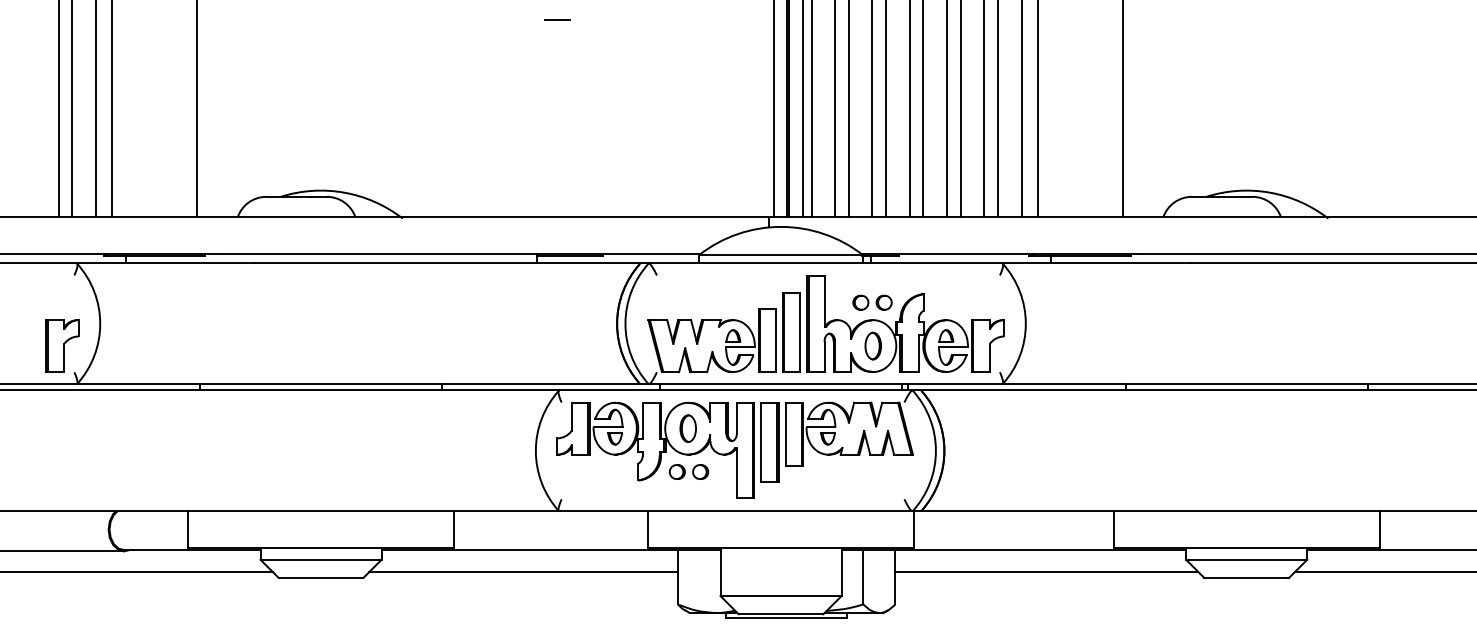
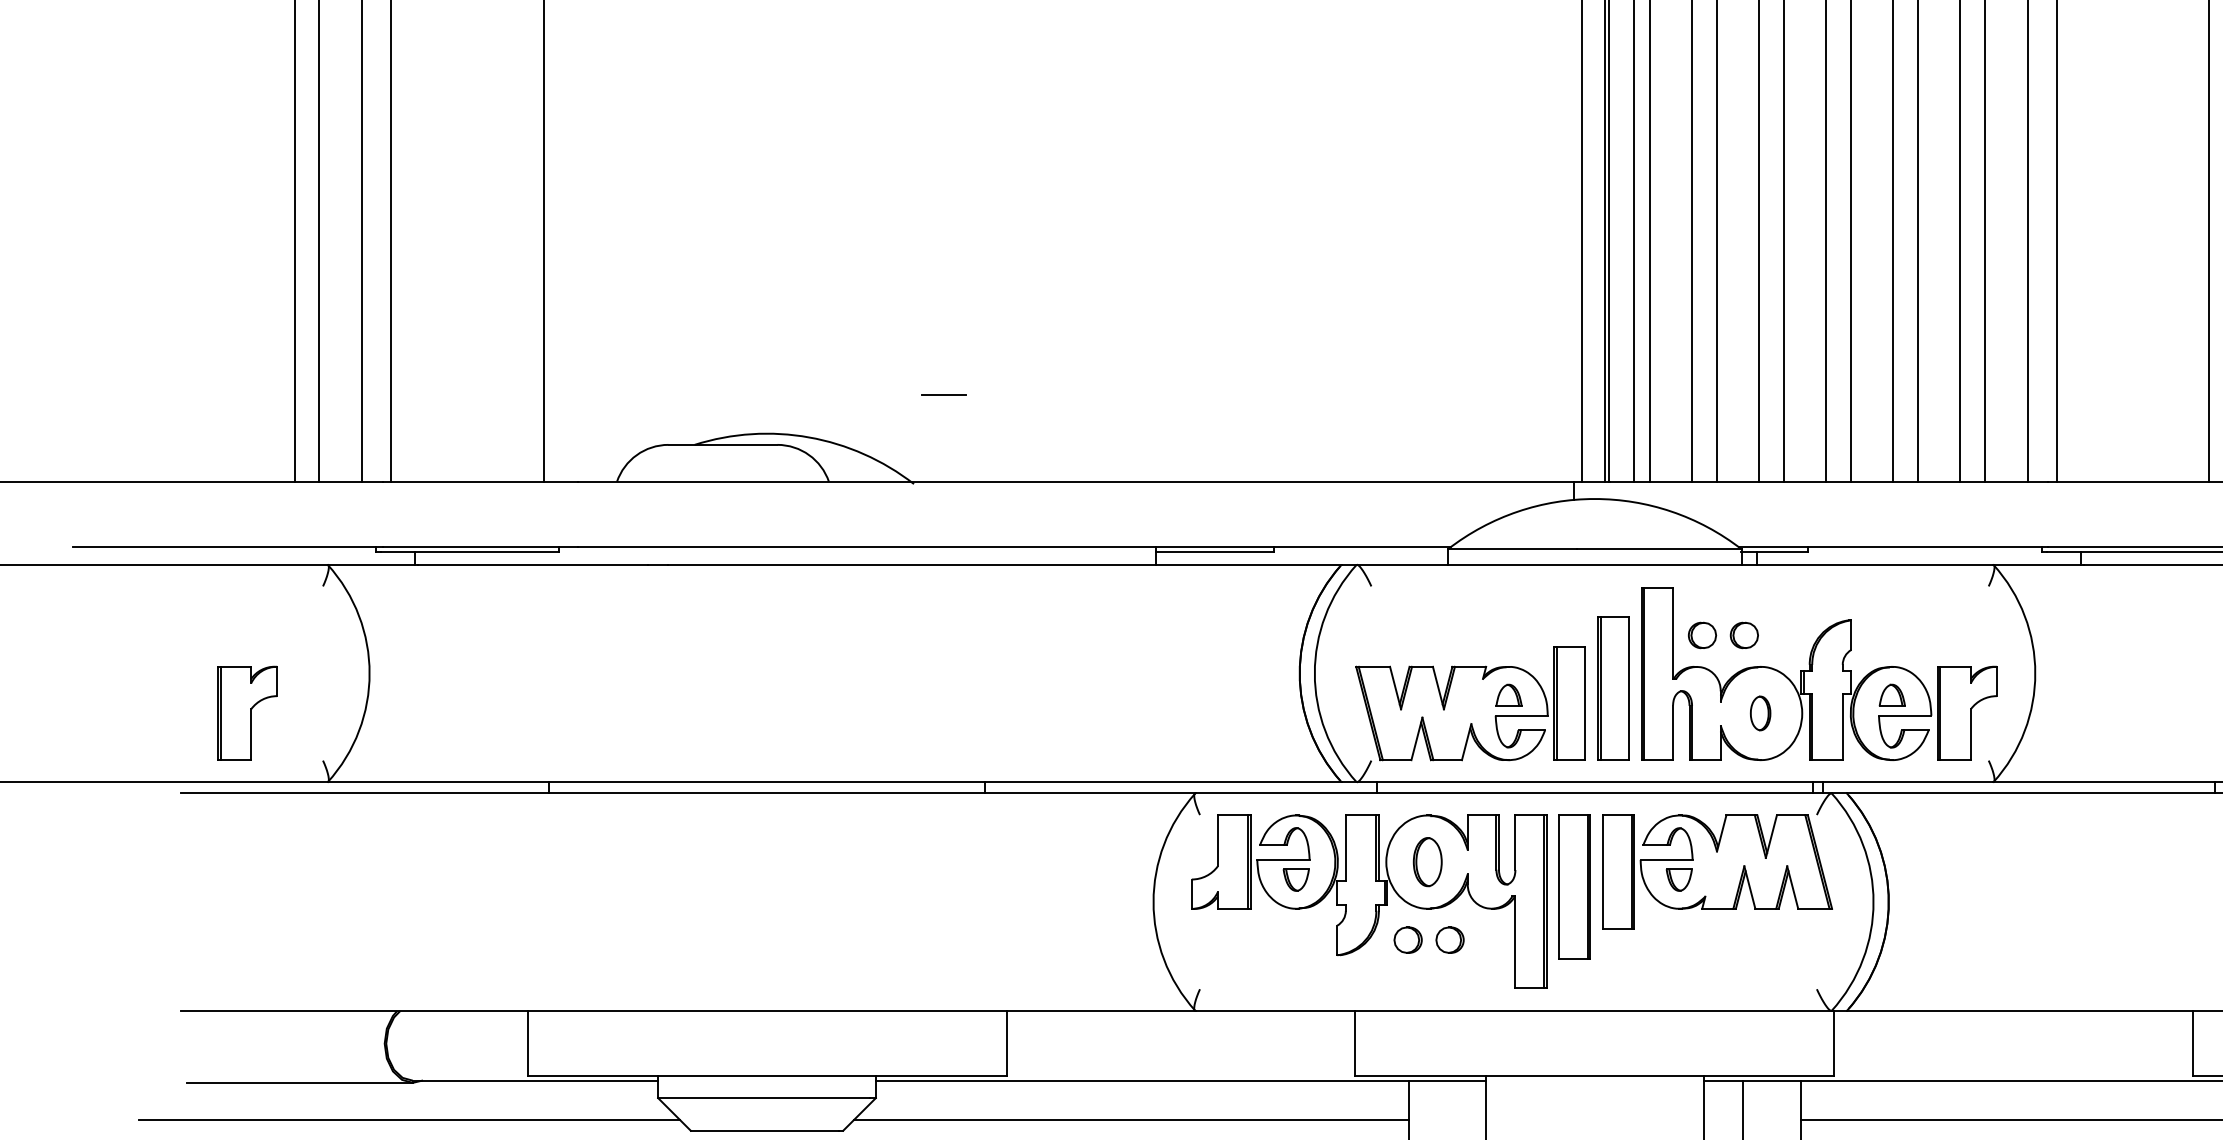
line: (557, 19) -> (944, 393), moved
part: (872, 302) -> (1723, 635), moved
part: (62, 345) -> (247, 712), moved
part: (872, 345) -> (1759, 712), size x0.7

